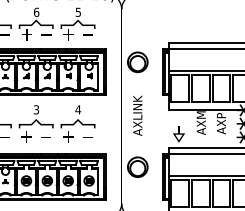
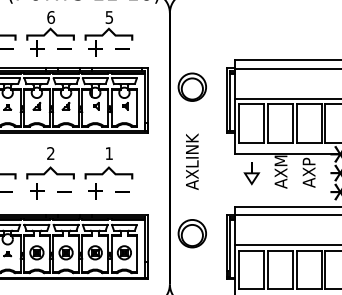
text: (36, 109) -> (50, 153), 3 -> 2
text: (78, 109) -> (109, 153), 4 -> 1
part: (178, 134) -> (251, 173), moved

